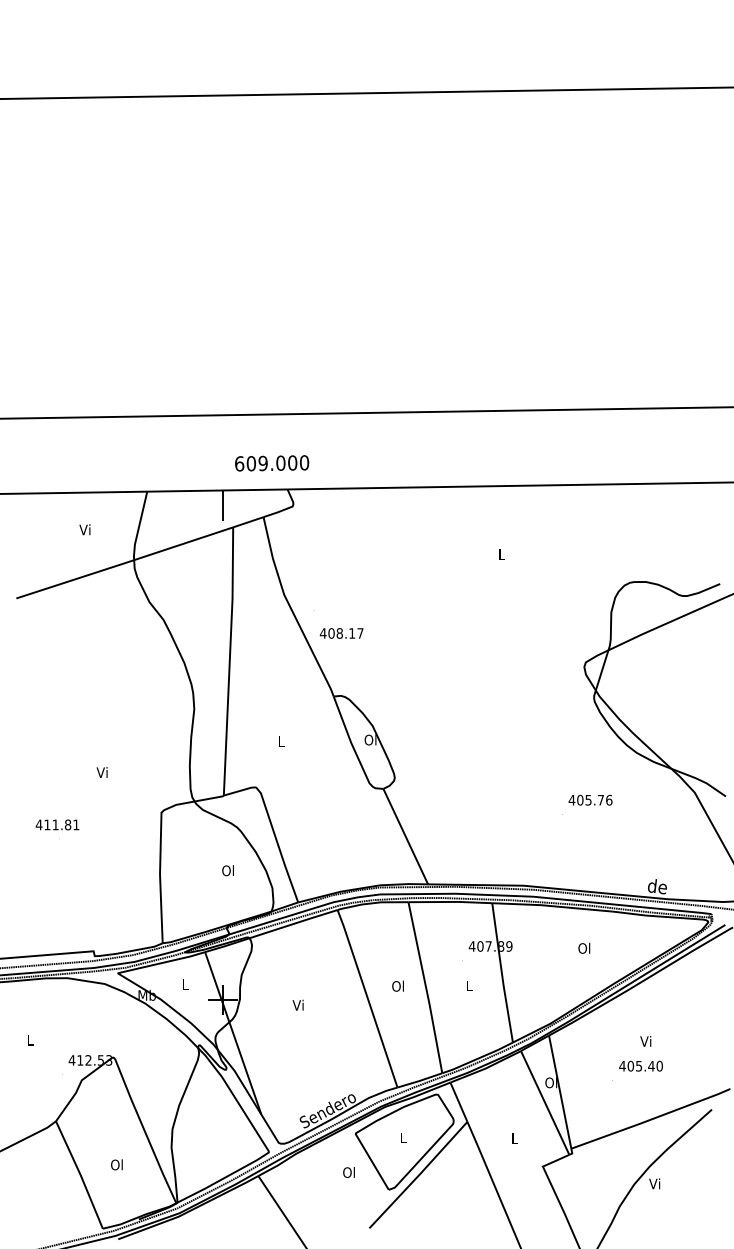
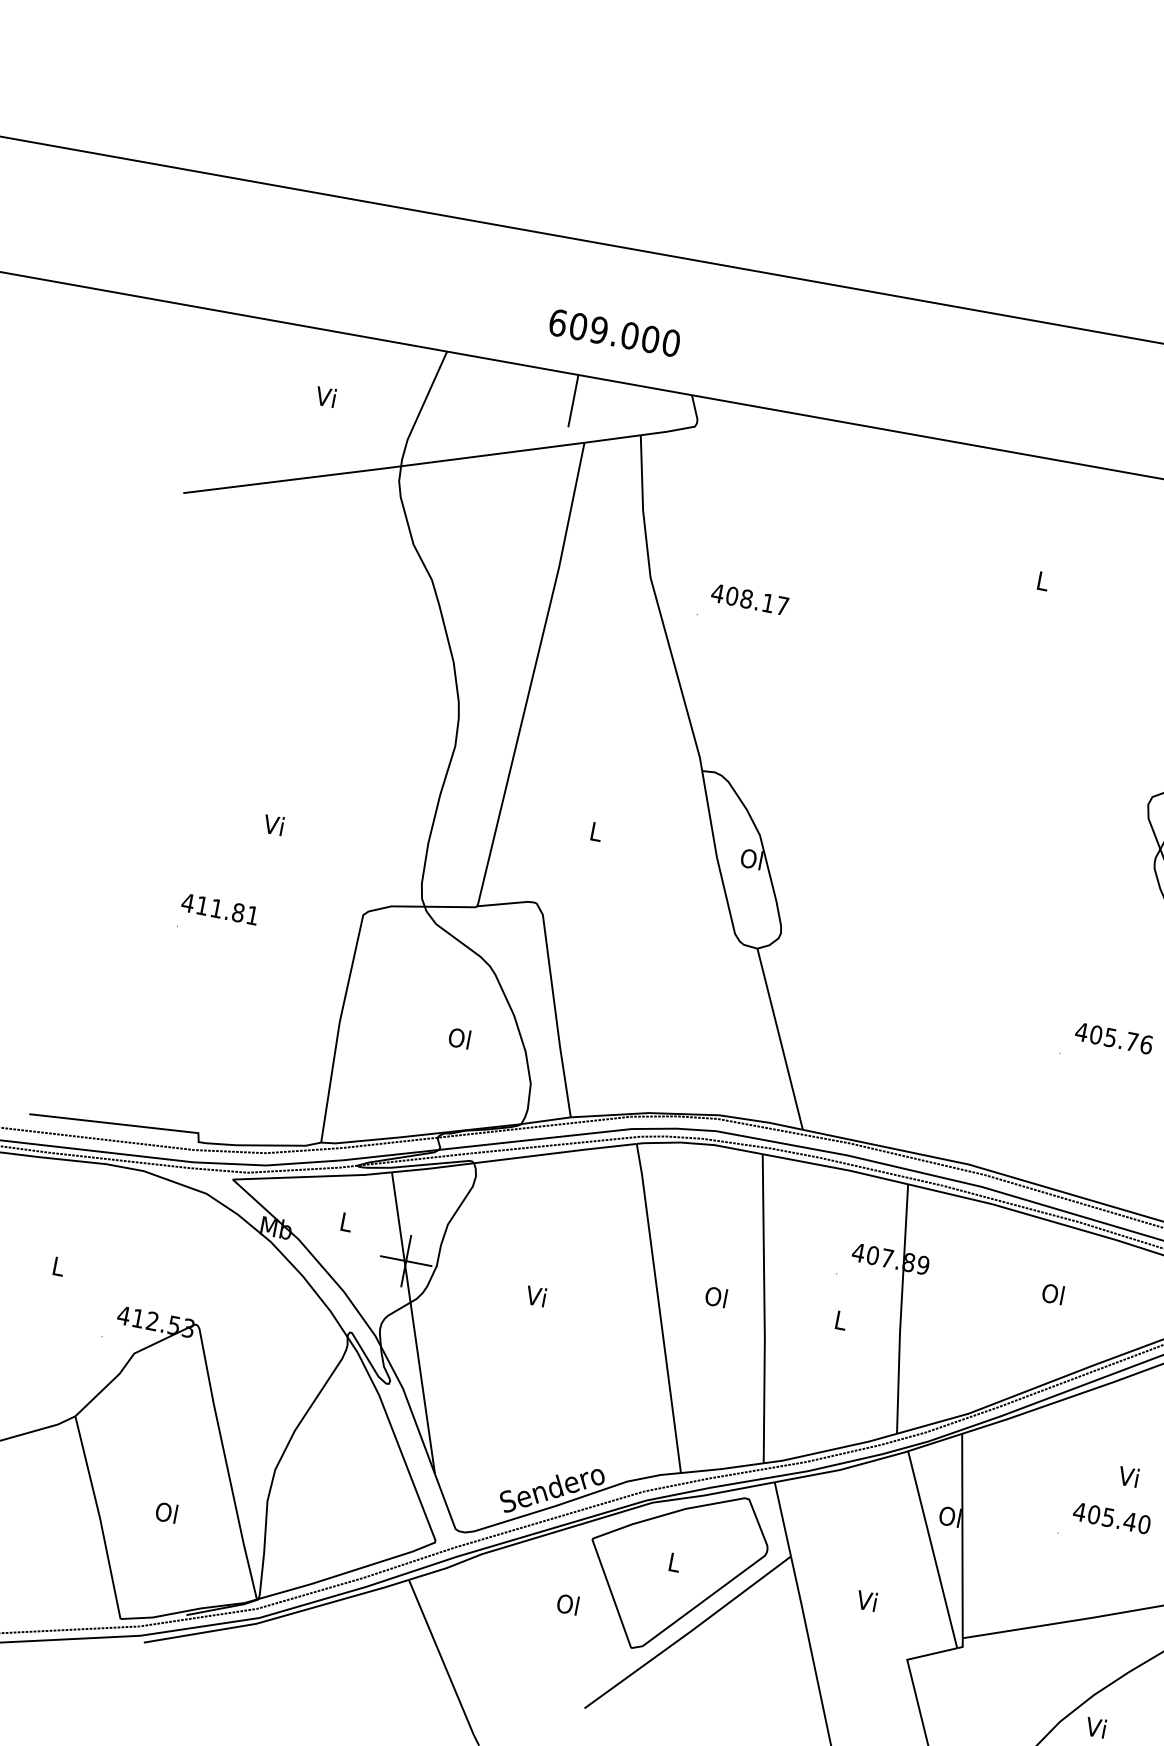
text: (272, 463) -> (615, 333), moved
text: (341, 633) -> (749, 599), moved
text: (57, 824) -> (220, 908), moved
text: (513, 1137) -> (865, 1599), L -> Vi

